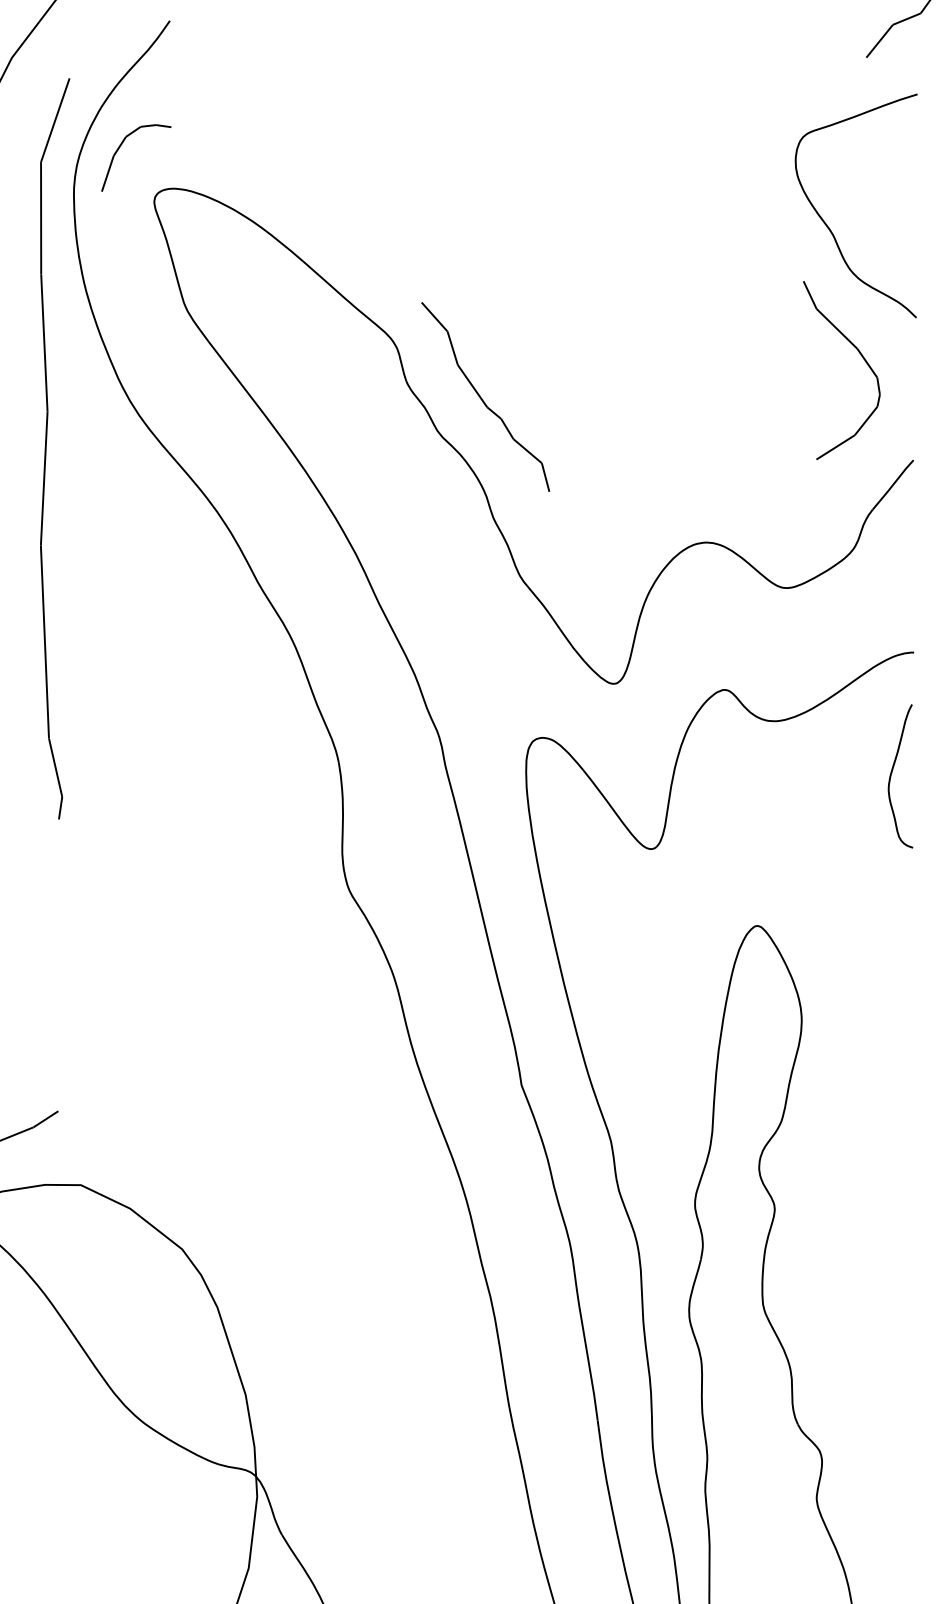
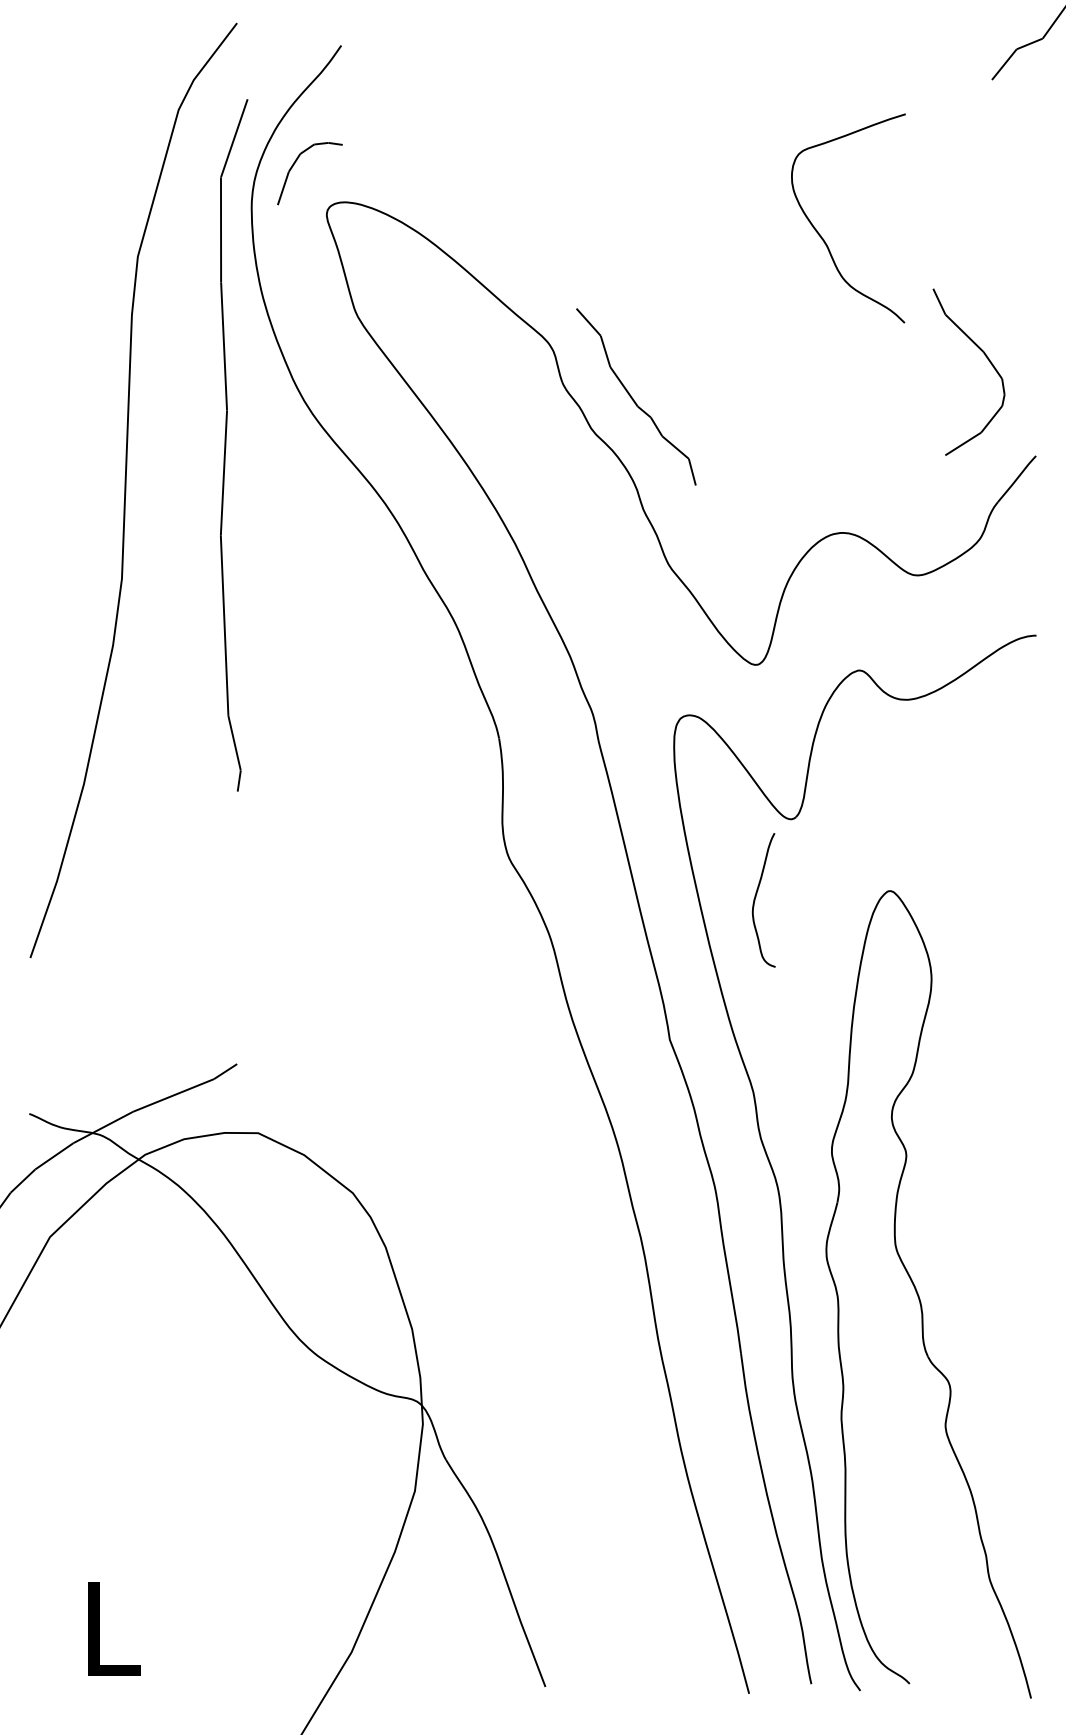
curve: (830, 228) -> (824, 239), moved
curve: (892, 773) -> (756, 897), moved

